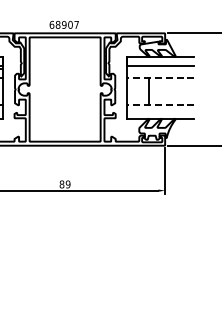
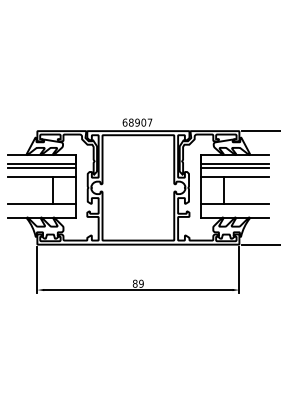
line: (160, 69) -> (234, 167), added
line: (160, 78) -> (234, 176), dashed -> solid
line: (160, 104) -> (234, 203), dashed -> solid

